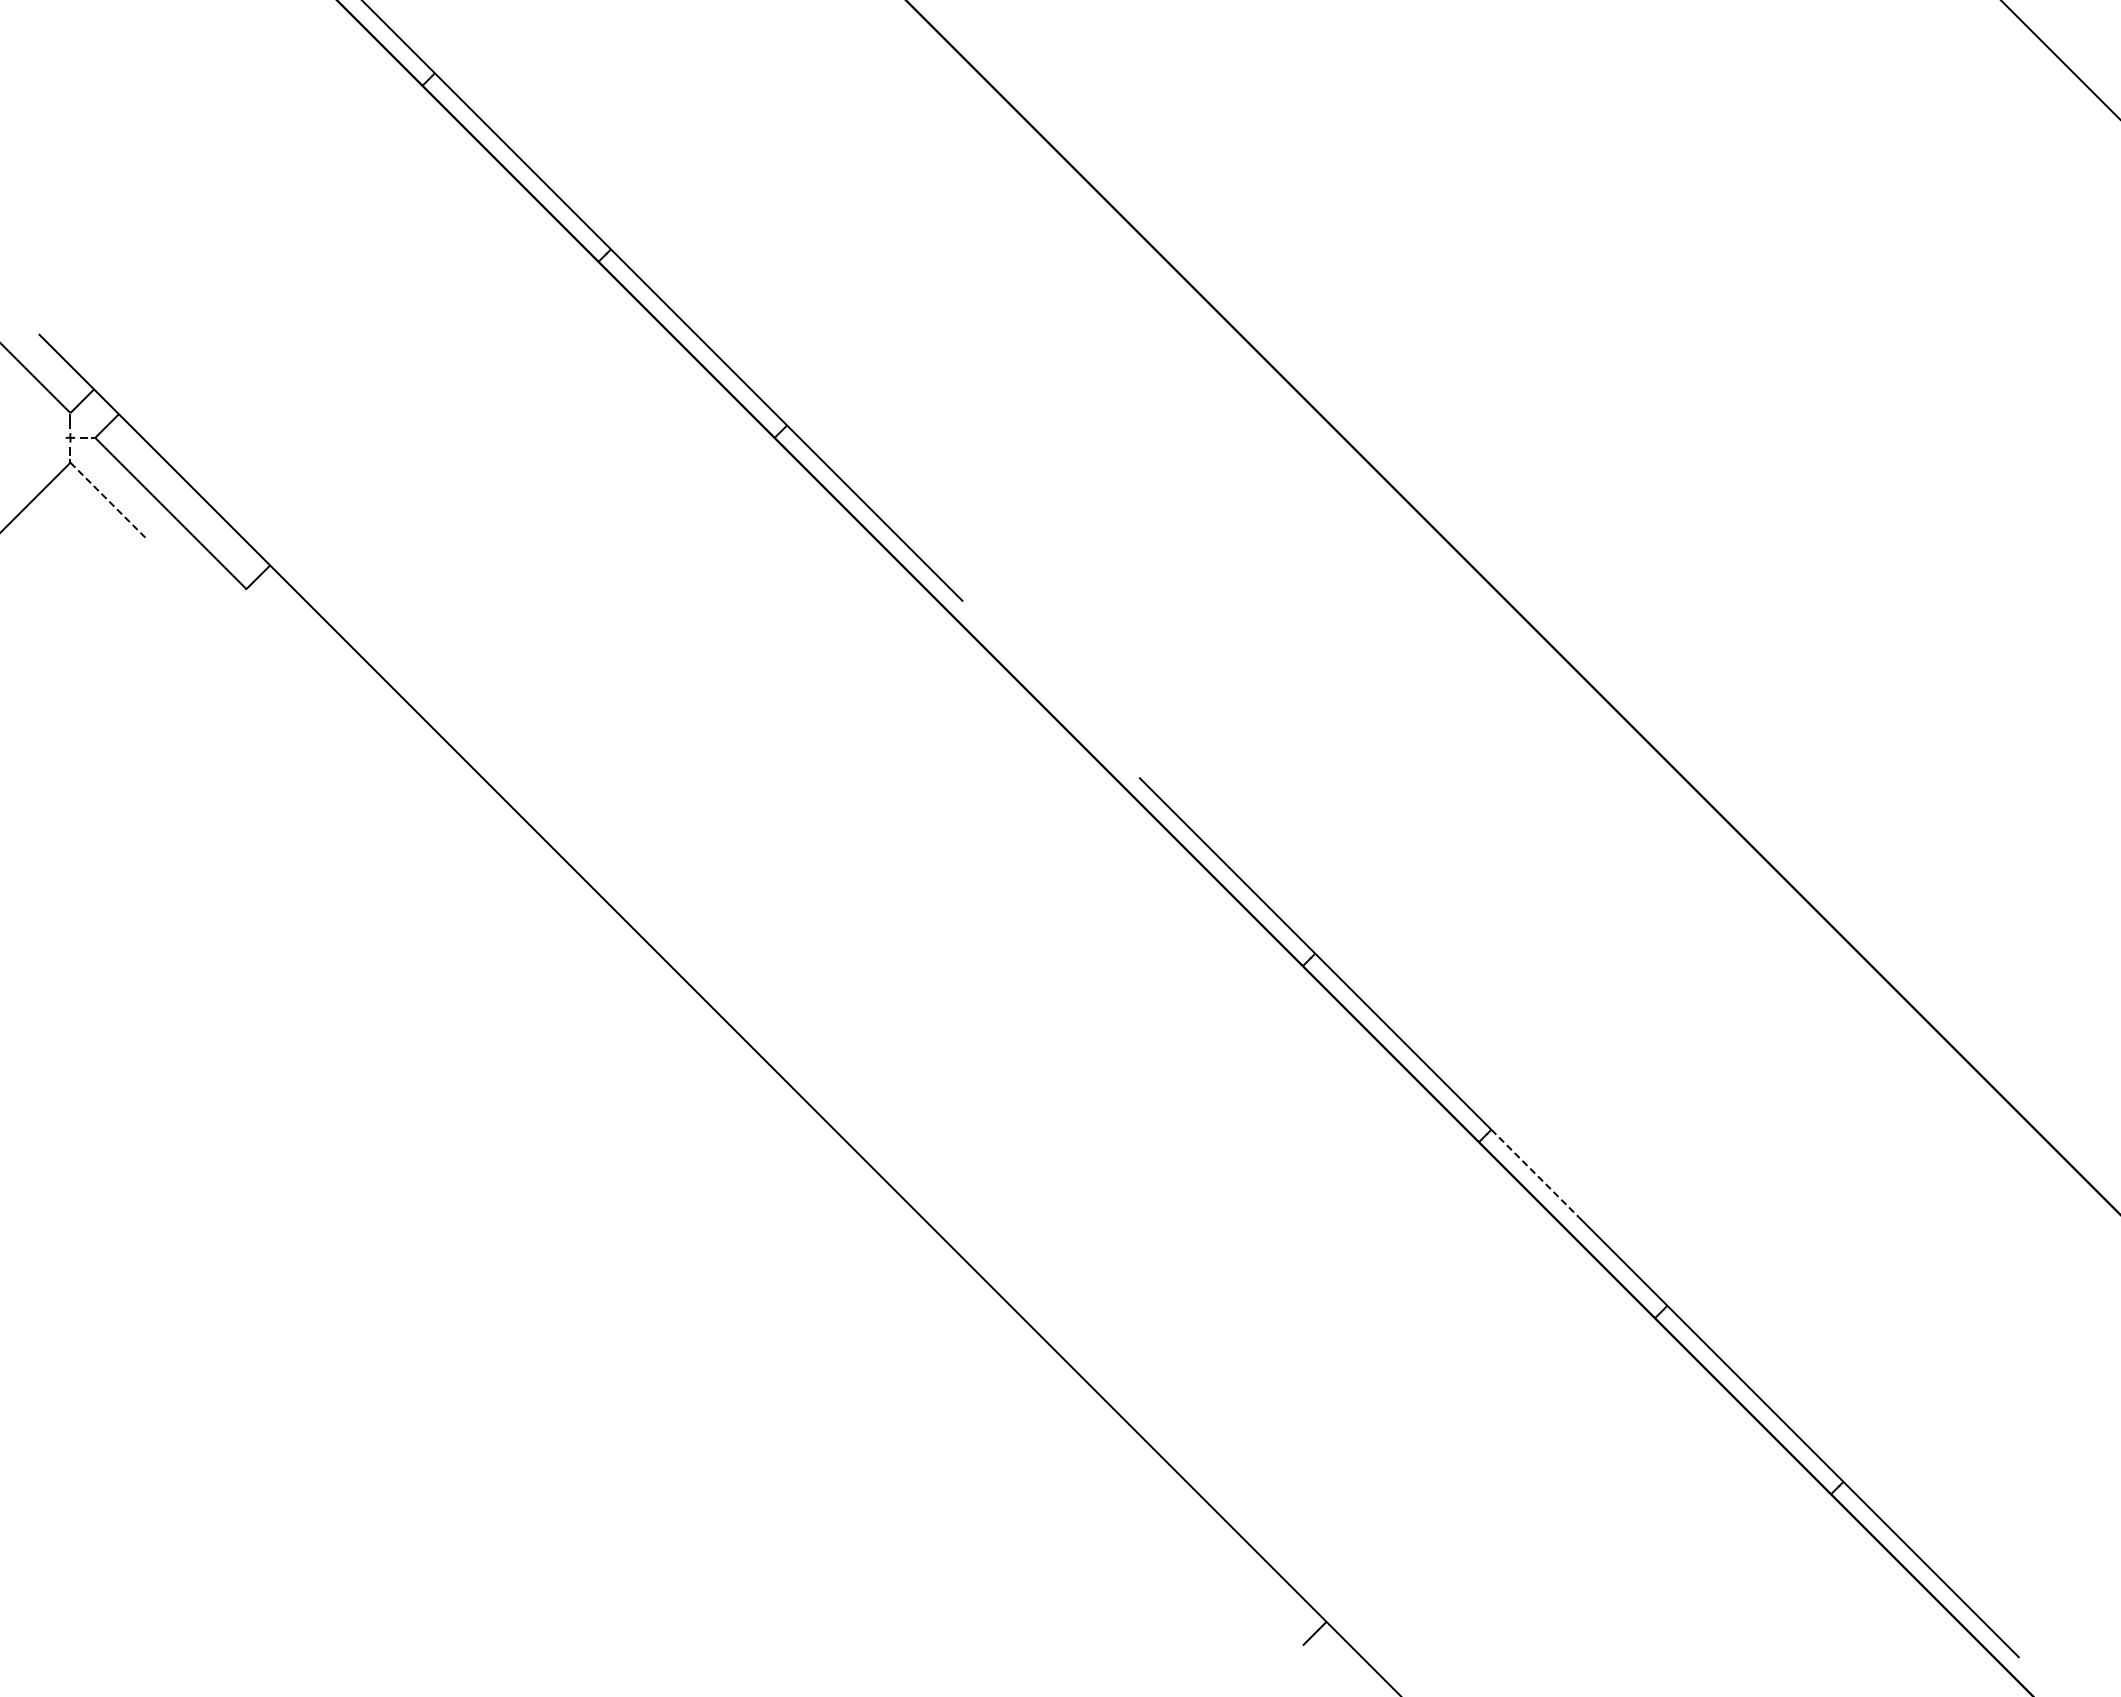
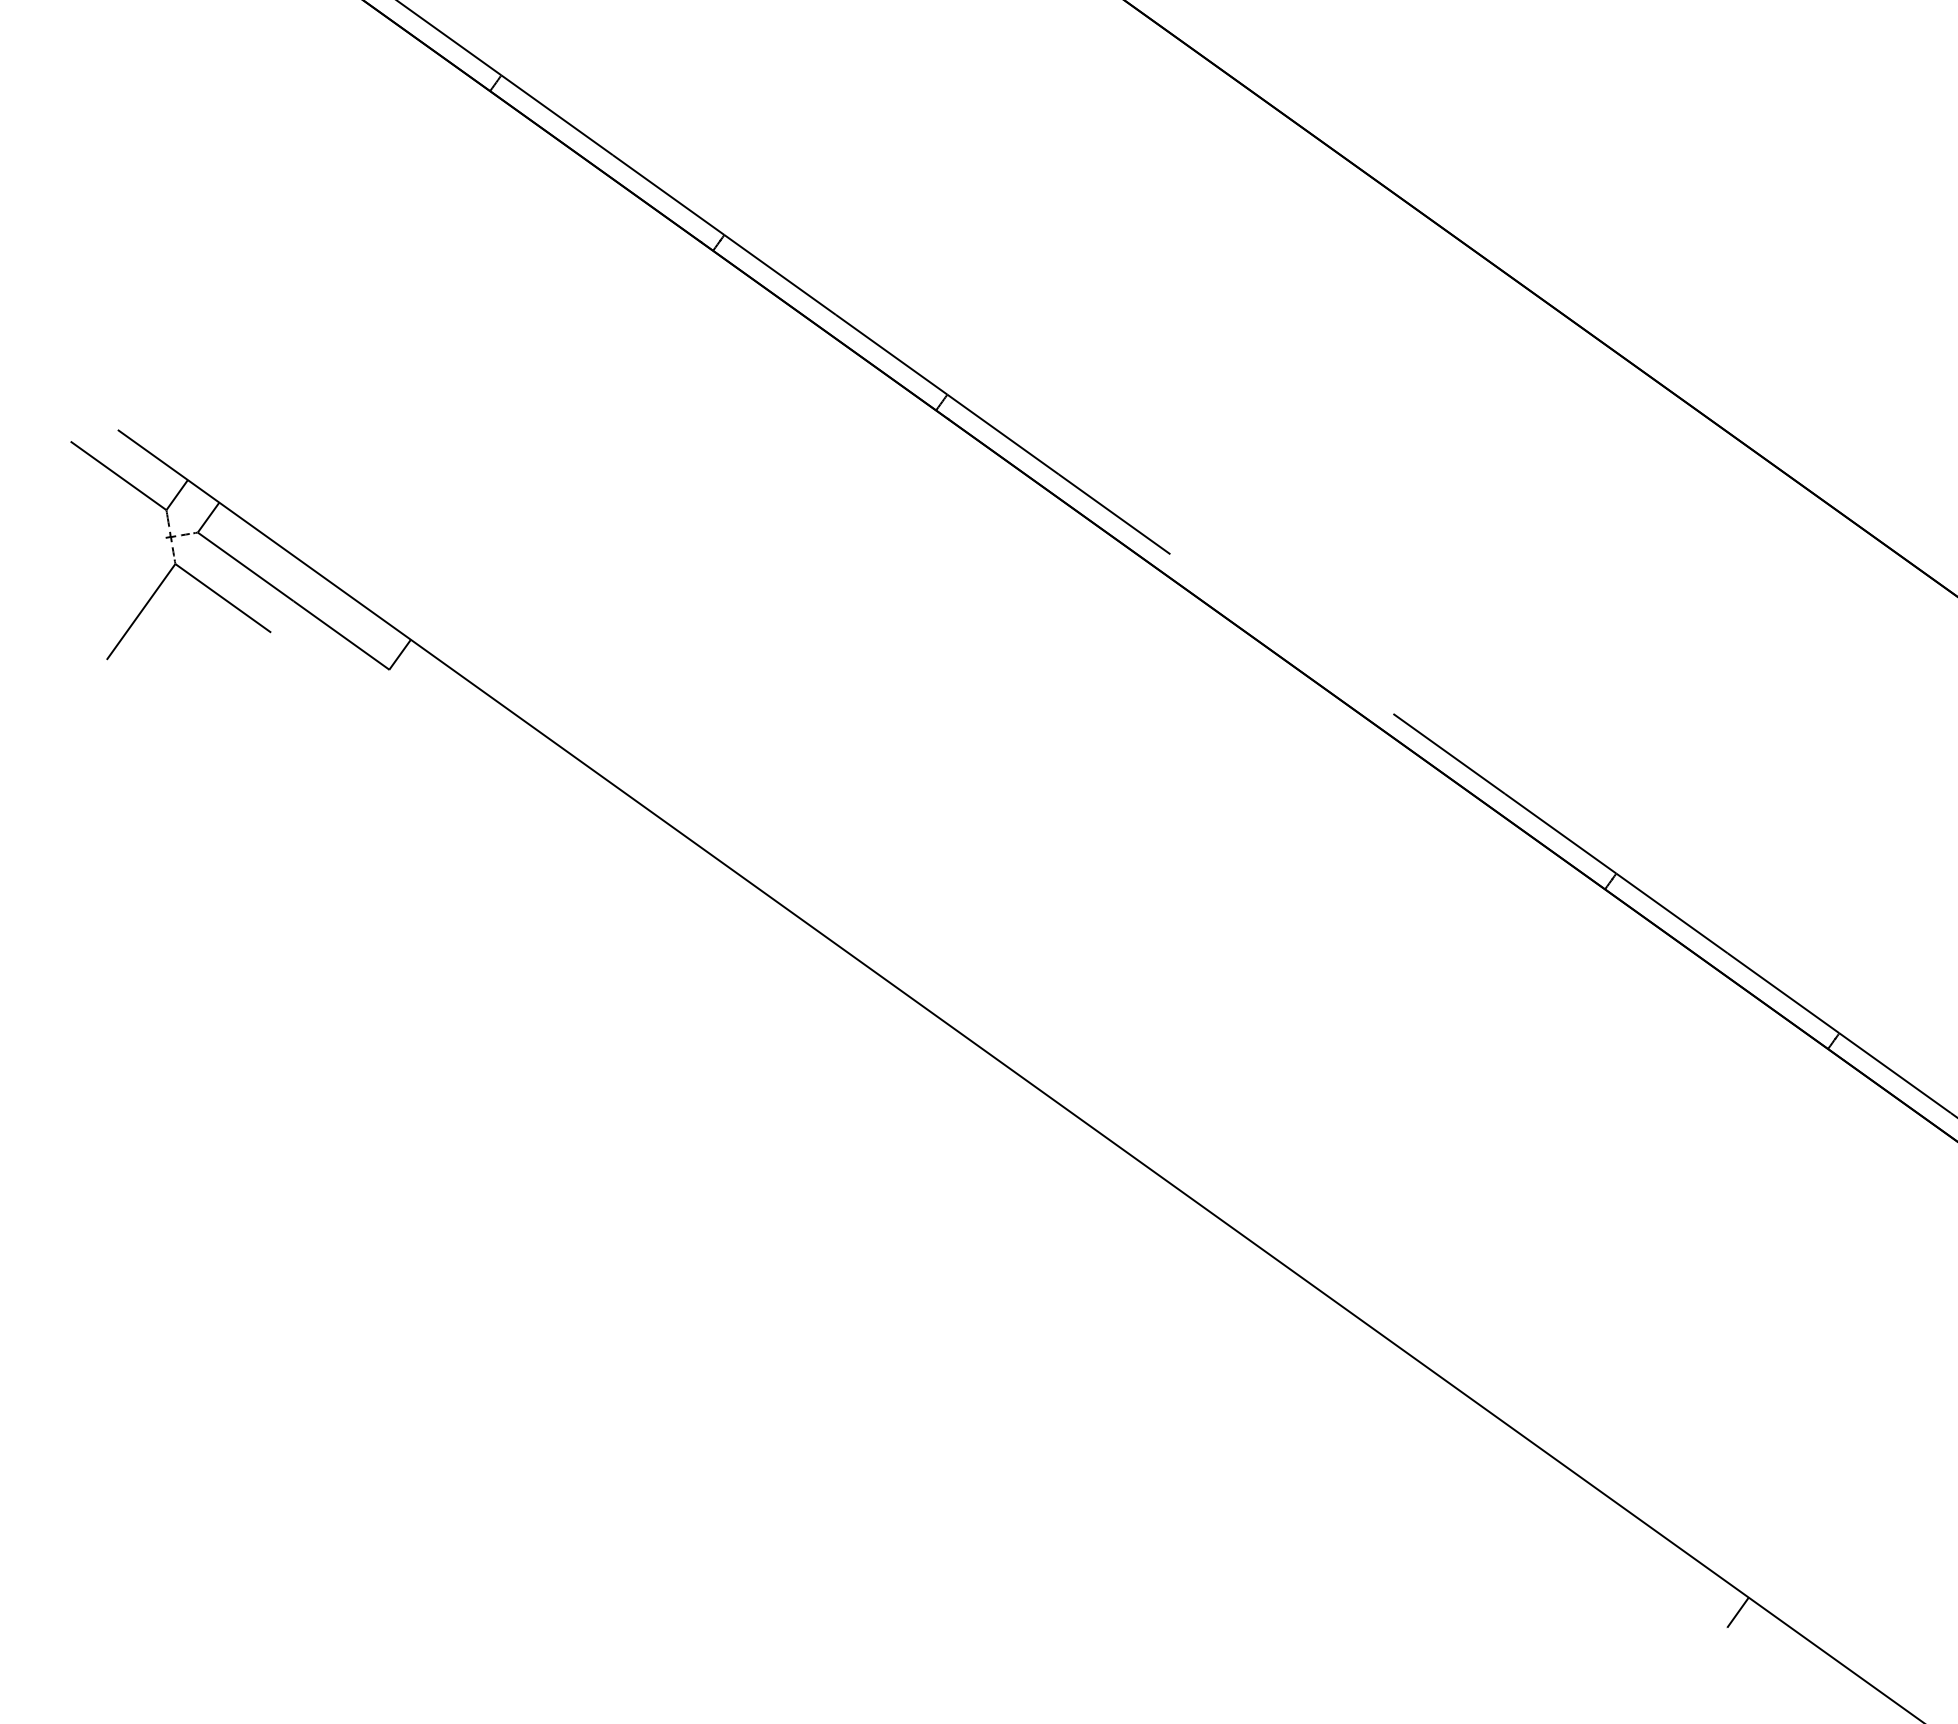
line: (108, 500) -> (223, 598), dashed -> solid
line: (1535, 1174) -> (1895, 1073), dashed -> solid

